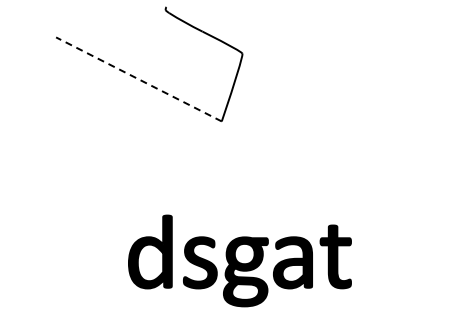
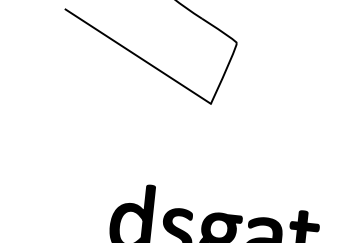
line: (138, 79) -> (137, 56), dashed -> solid

